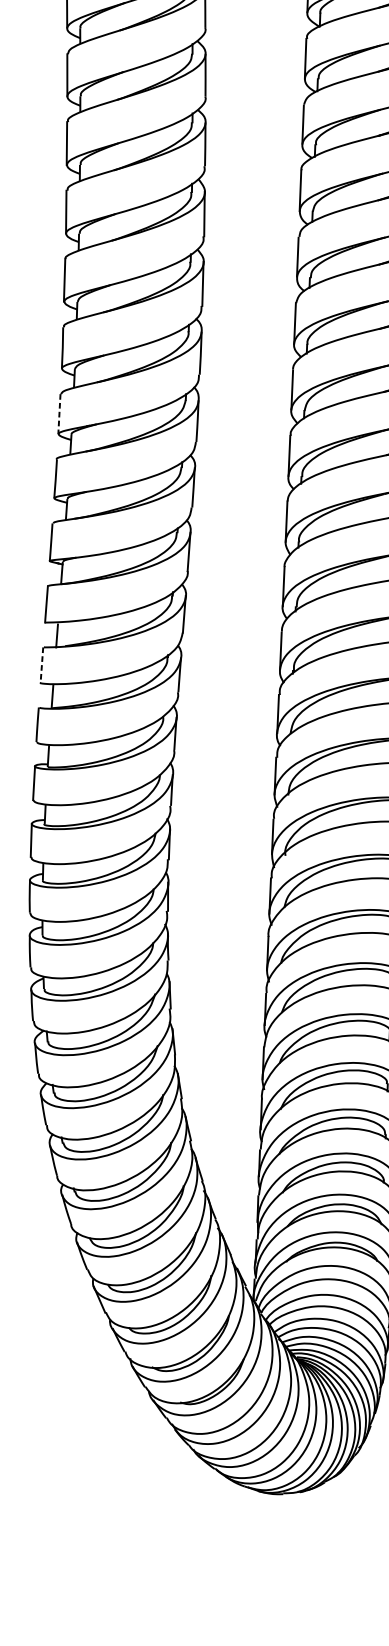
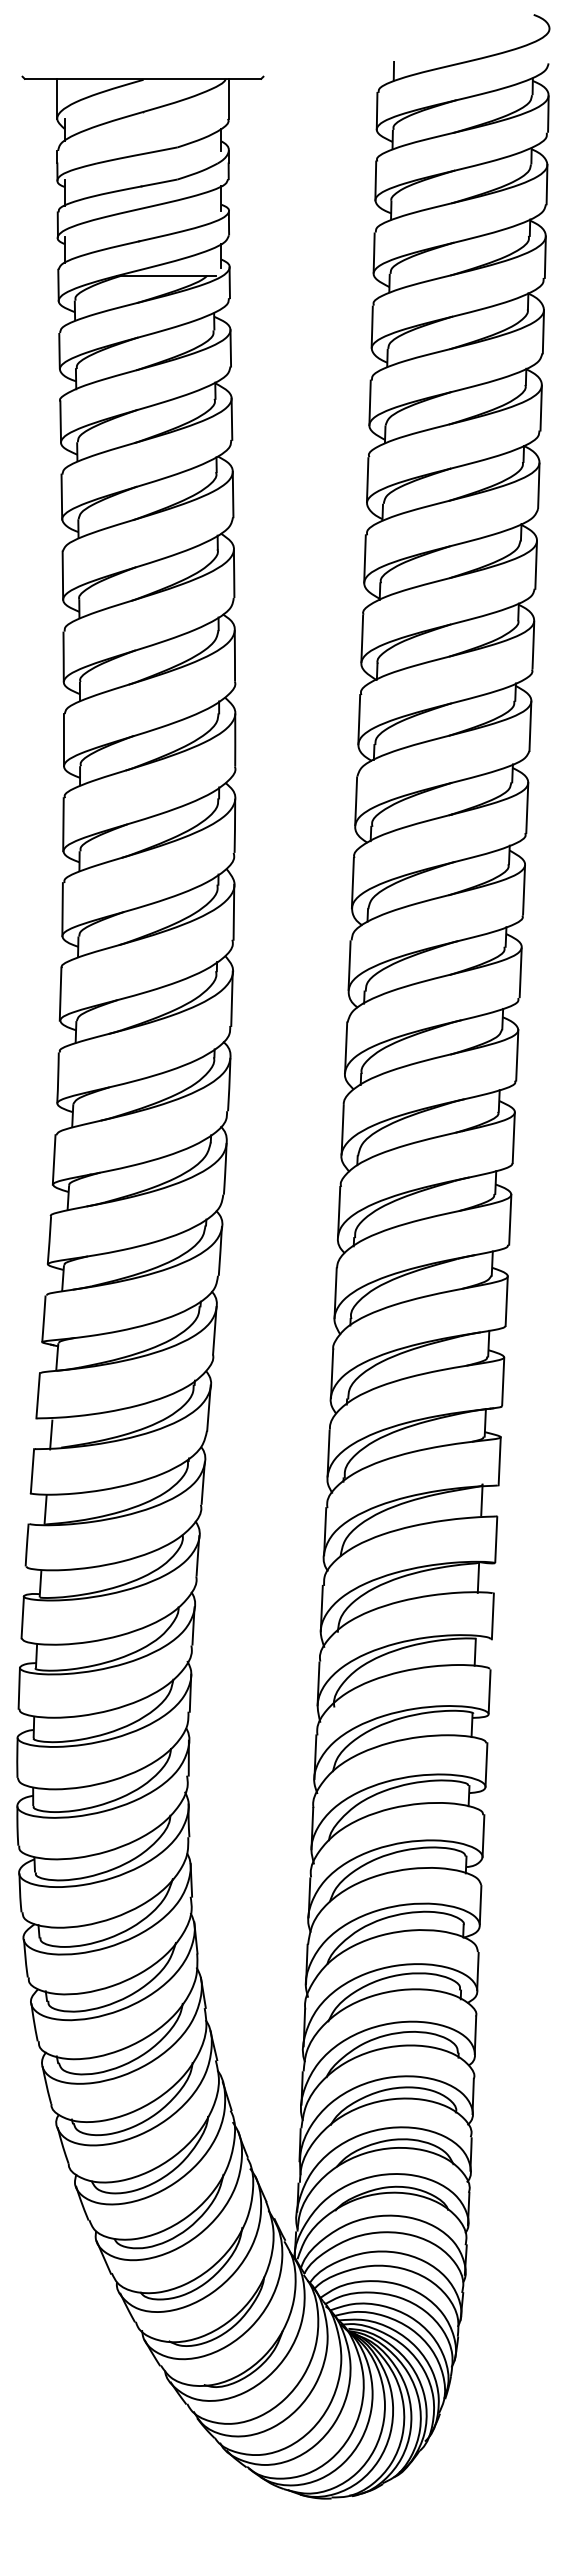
line: (59, 413) -> (54, 1159), dashed -> solid
line: (41, 665) -> (32, 1471), dashed -> solid

